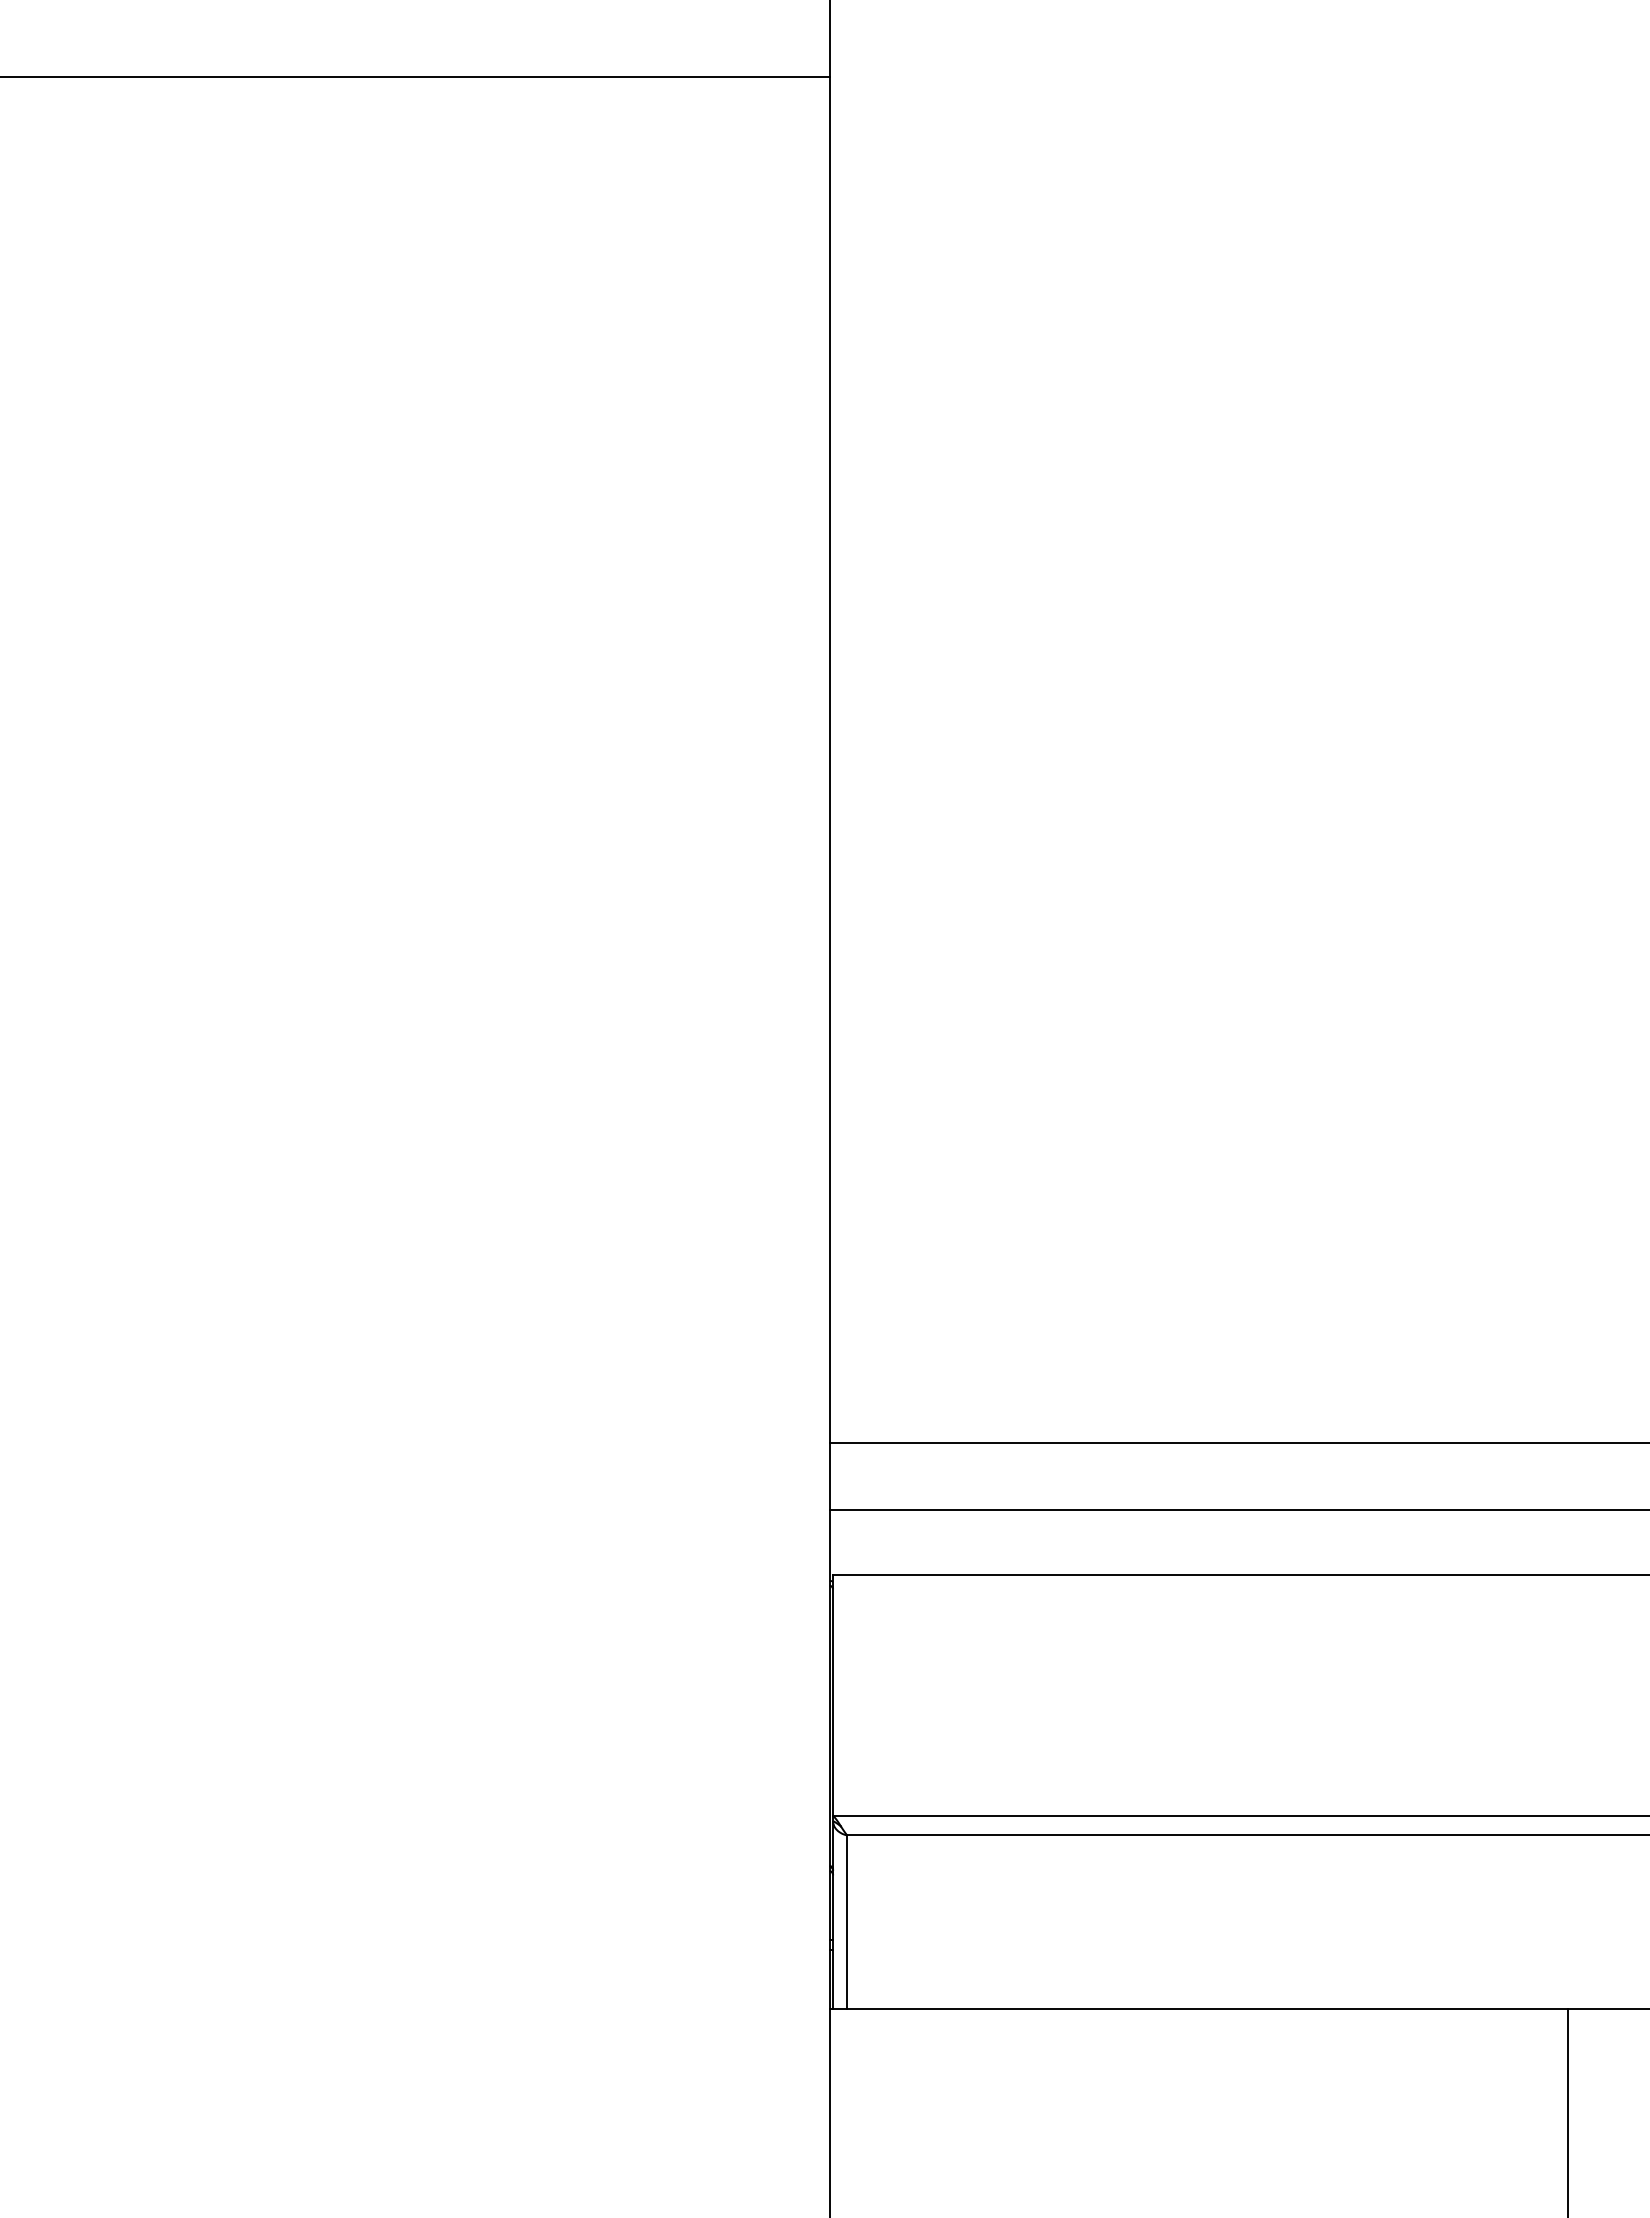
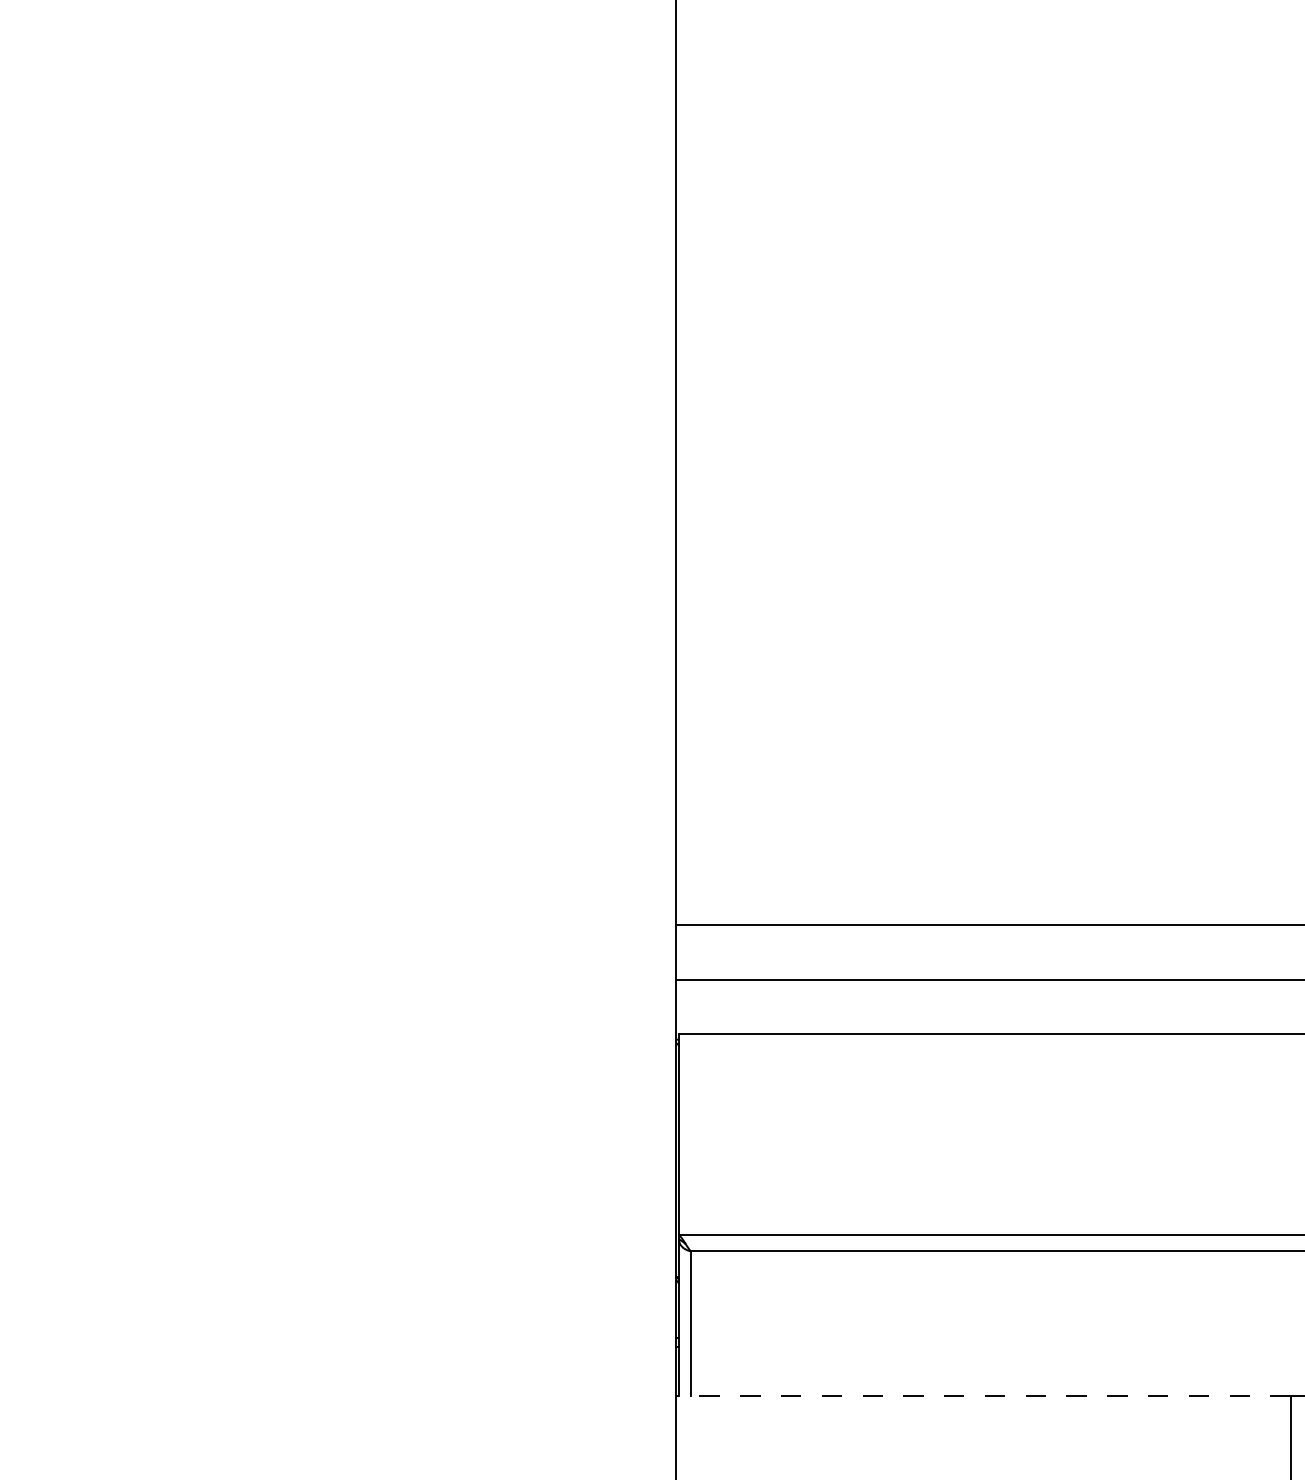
line: (1198, 2008) -> (983, 1395), solid -> dashed

